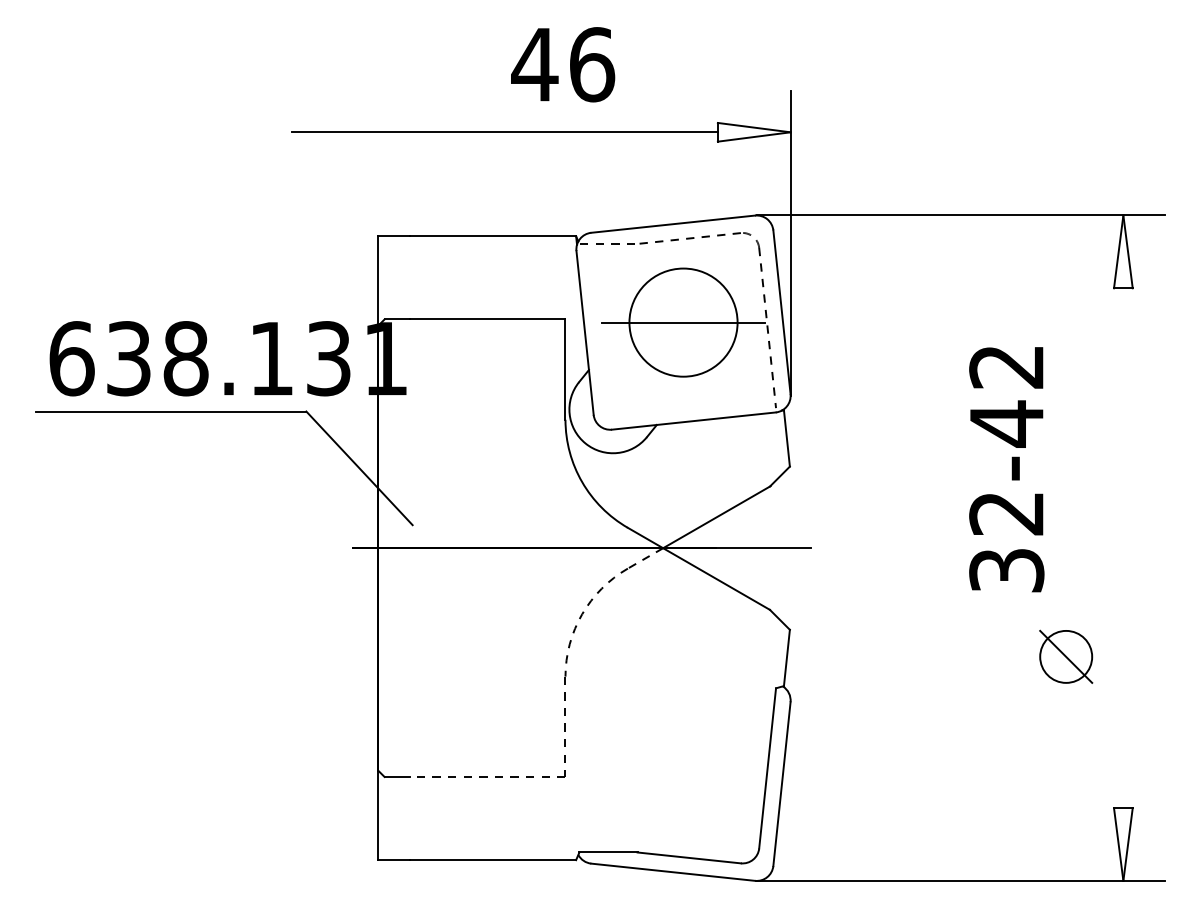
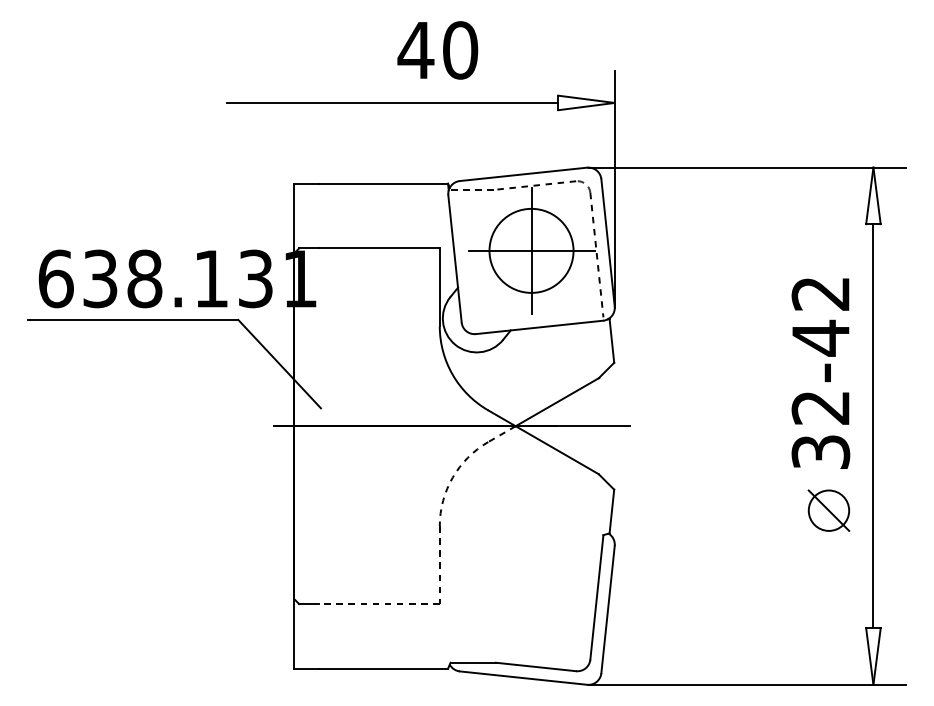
text: (592, 64) -> (460, 50), 46 -> 40
line: (683, 322) -> (531, 250), added
text: (1006, 469) -> (820, 373), moved
line: (1123, 548) -> (873, 426), added

